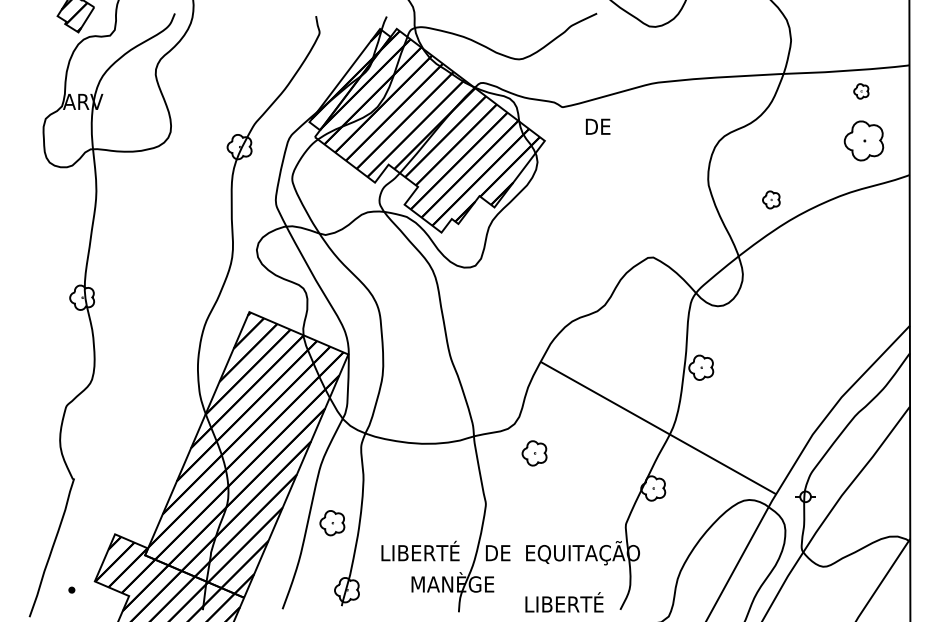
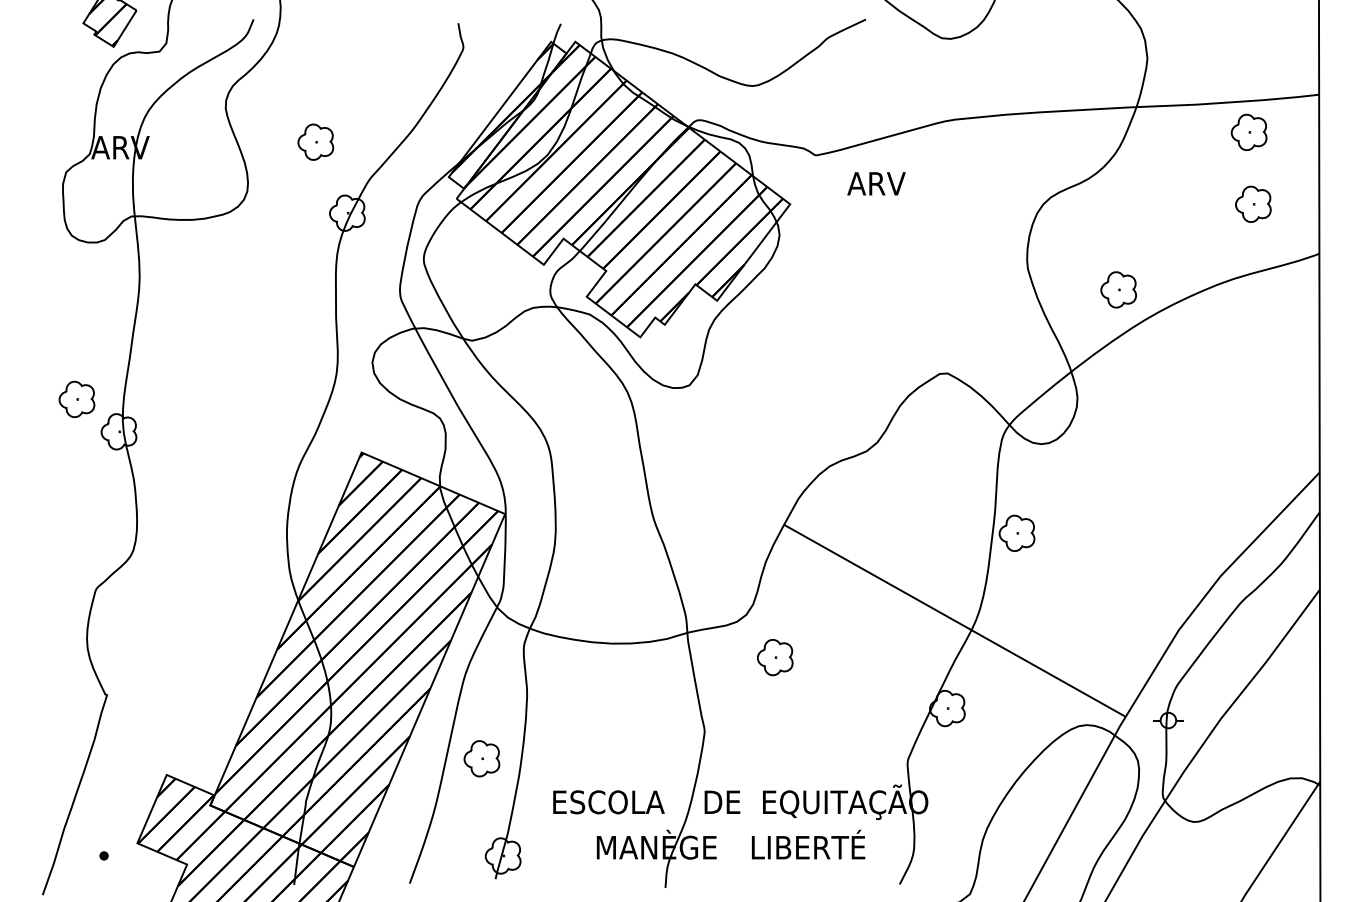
part: (861, 91) -> (1249, 132), size x1.67
part: (217, 98) -> (315, 142), added
text: (604, 126) -> (876, 183), DE -> ARV
part: (864, 140) -> (1253, 203), size x0.62
part: (771, 199) -> (1118, 289), size x1.43
part: (53, 275) -> (77, 399), added
text: (421, 550) -> (611, 798), LIBERTÉ -> ESCOLA
text: (564, 602) -> (808, 844), moved

